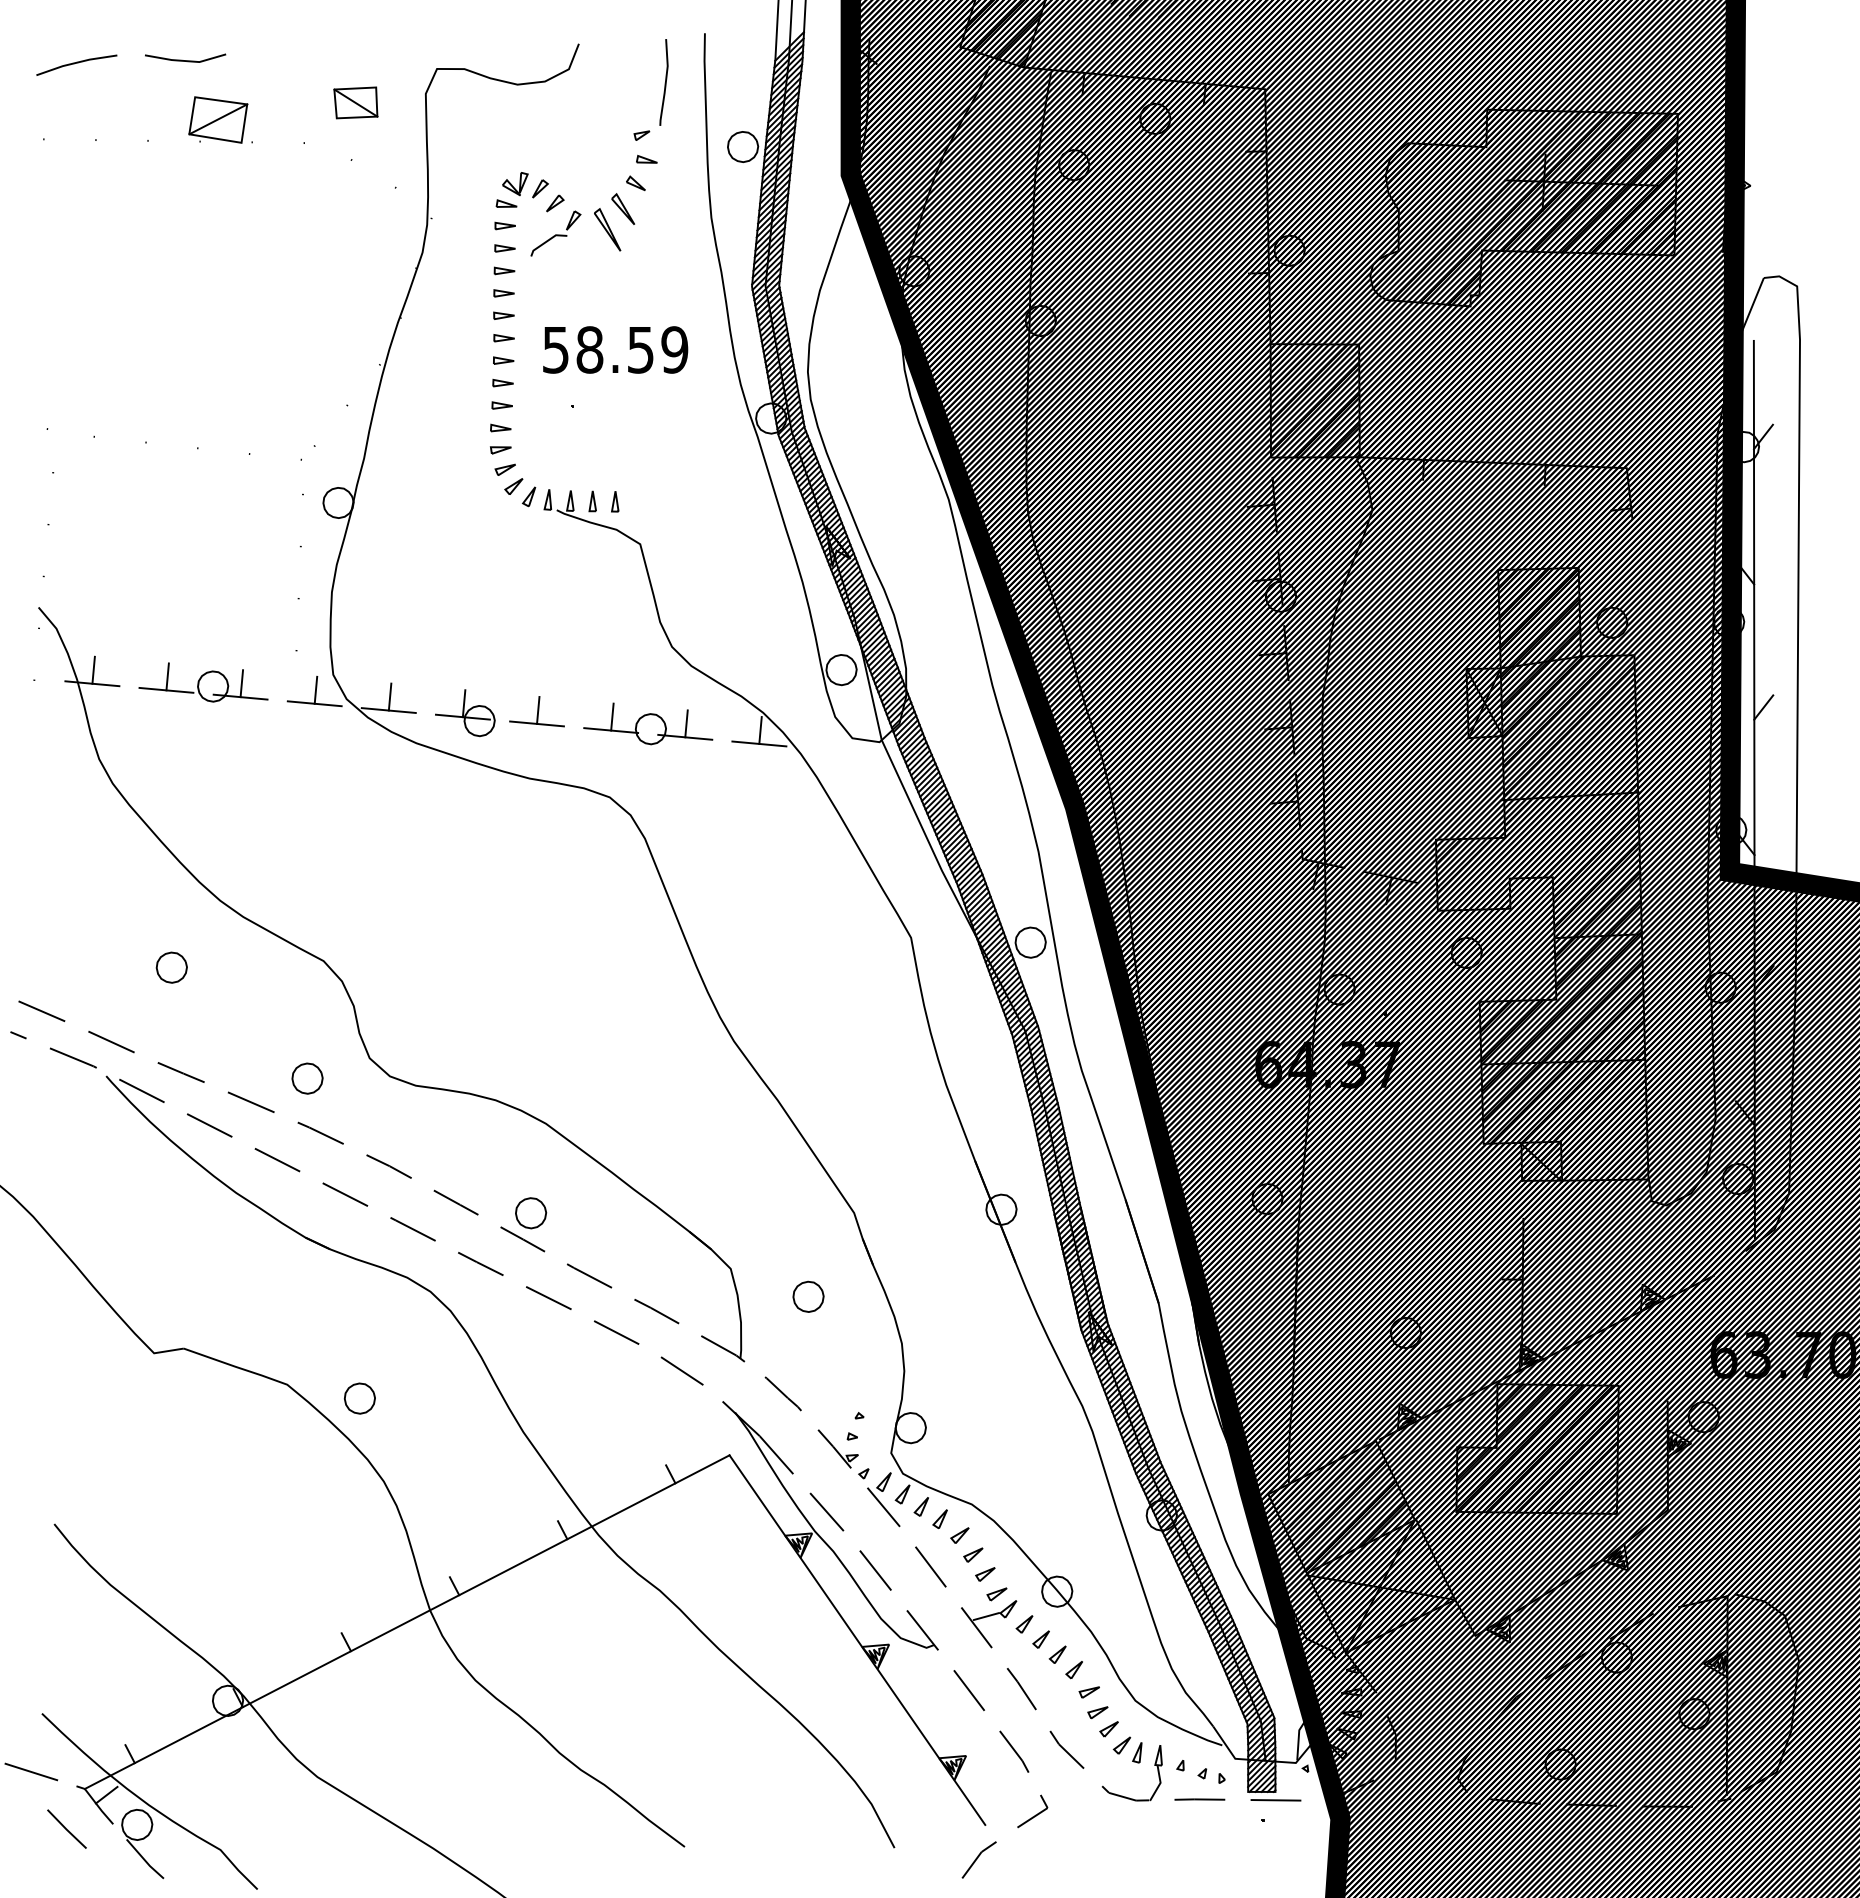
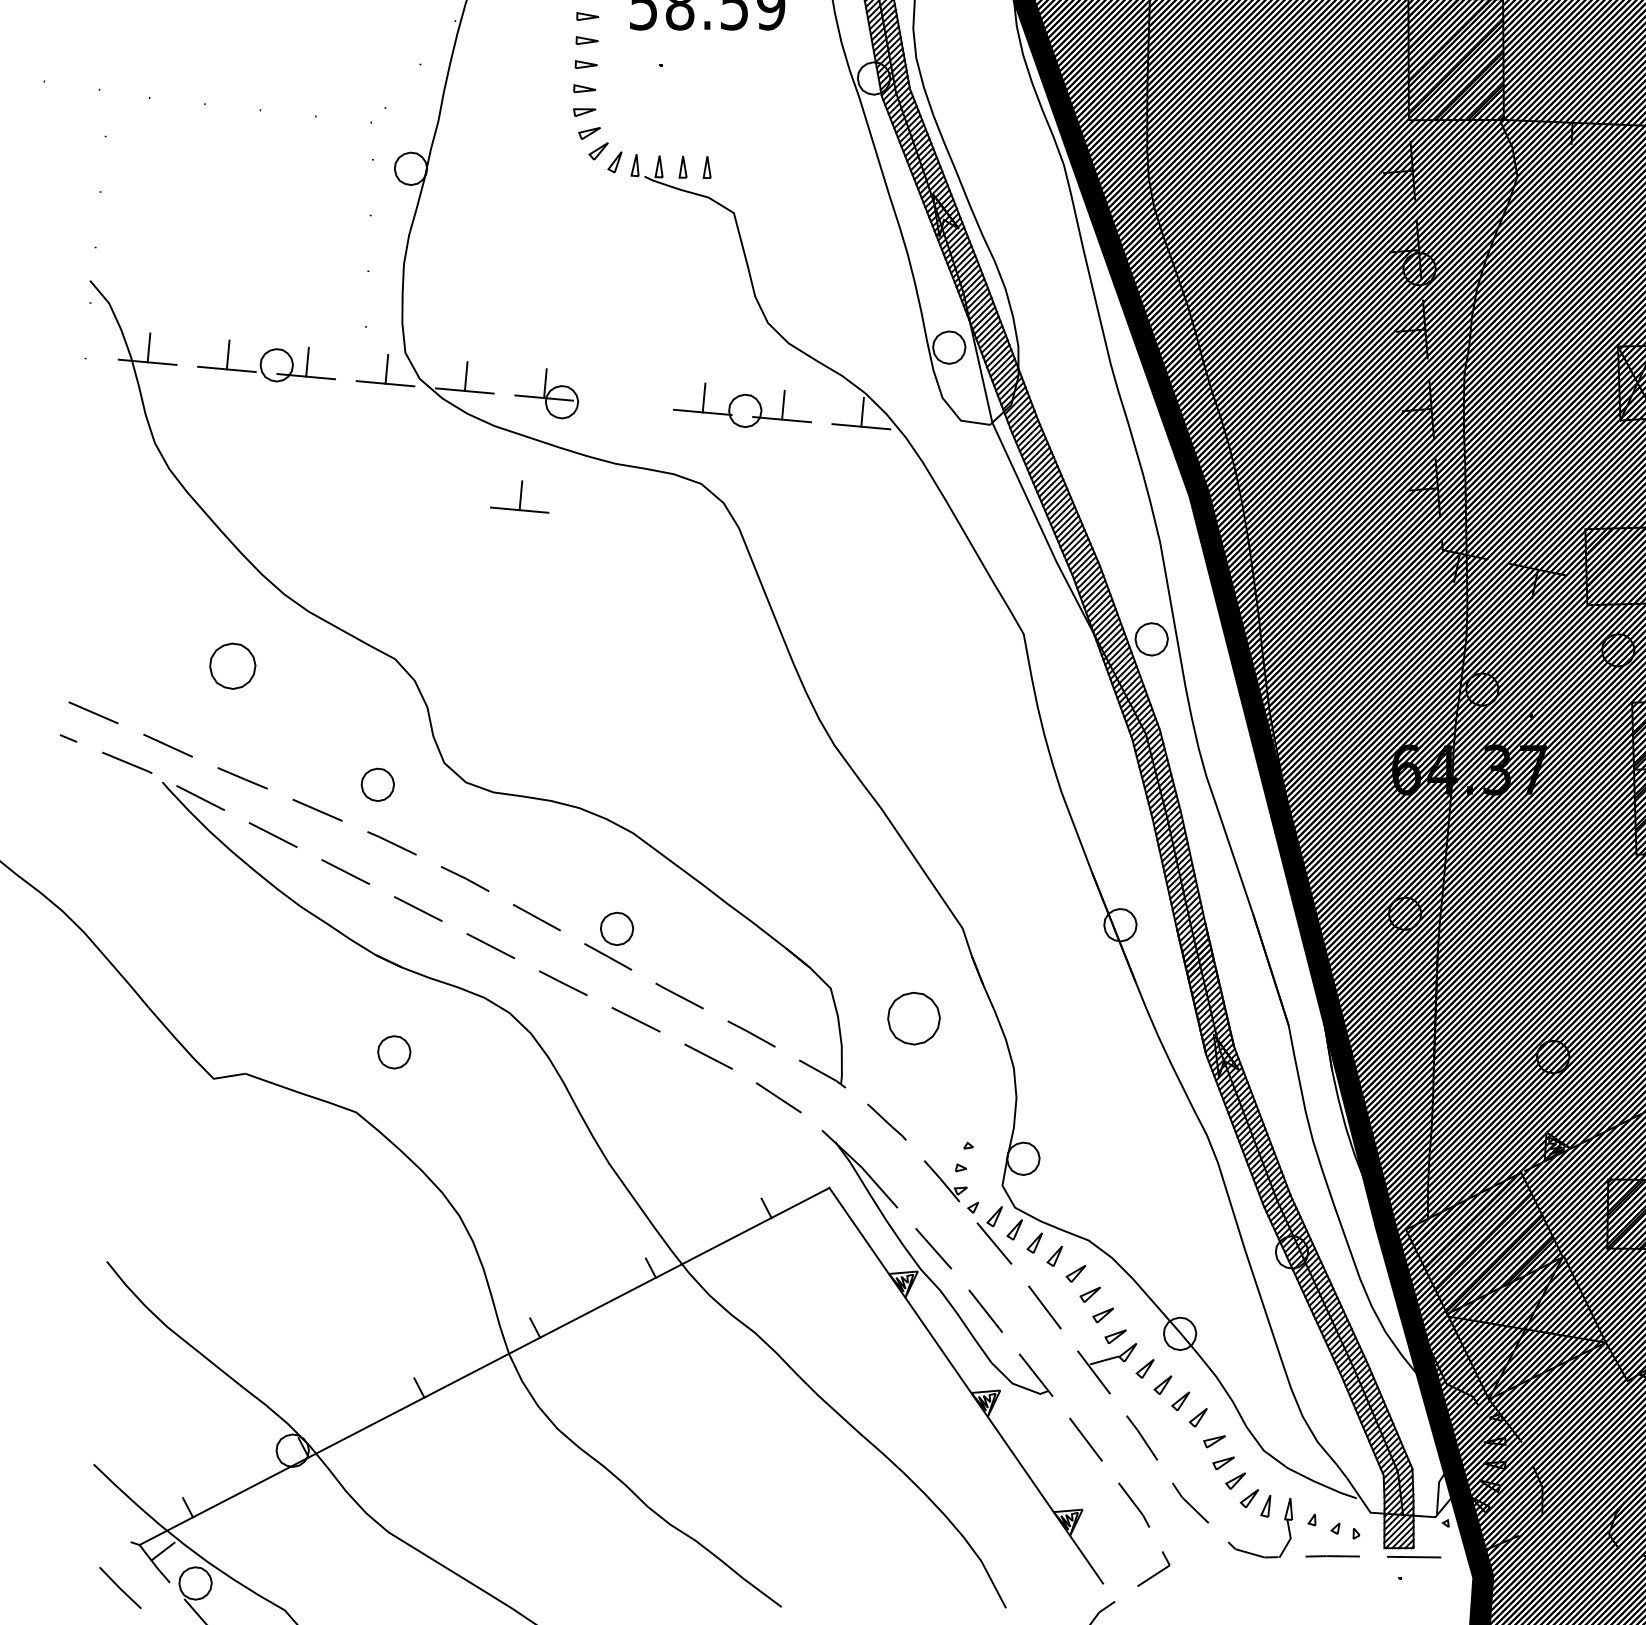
part: (536, 711) -> (519, 496), moved
part: (171, 967) -> (232, 665), size x1.4
part: (808, 1296) -> (913, 1018), size x1.6
part: (359, 1398) -> (393, 1052), moved
line: (31, 1771) -> (82, 1526), removed

